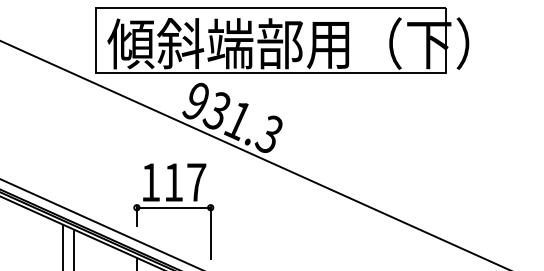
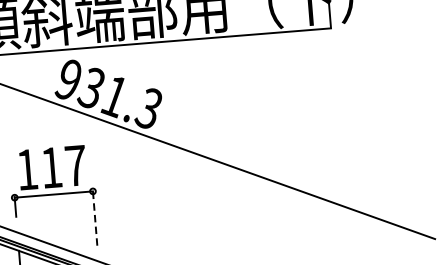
line: (210, 233) -> (94, 218), solid -> dashed

